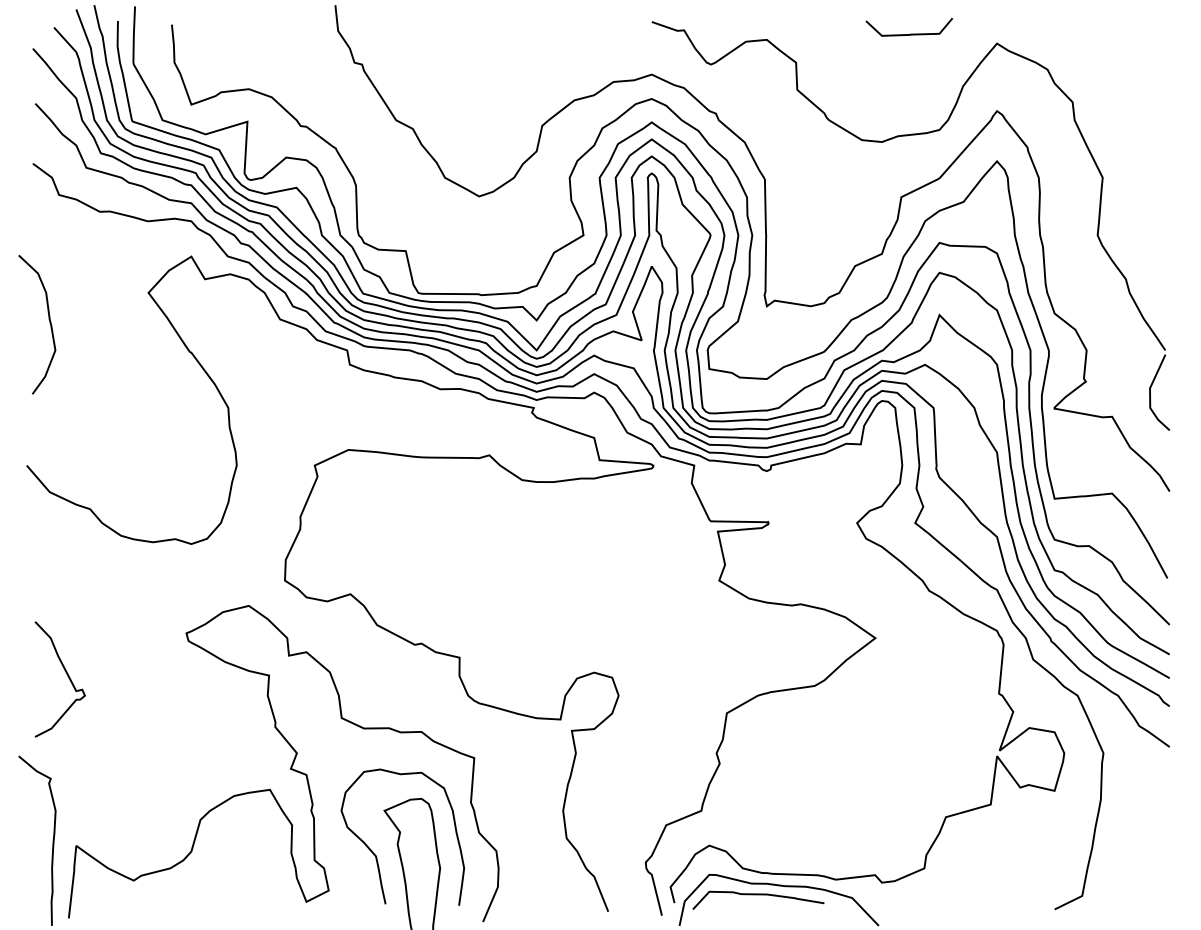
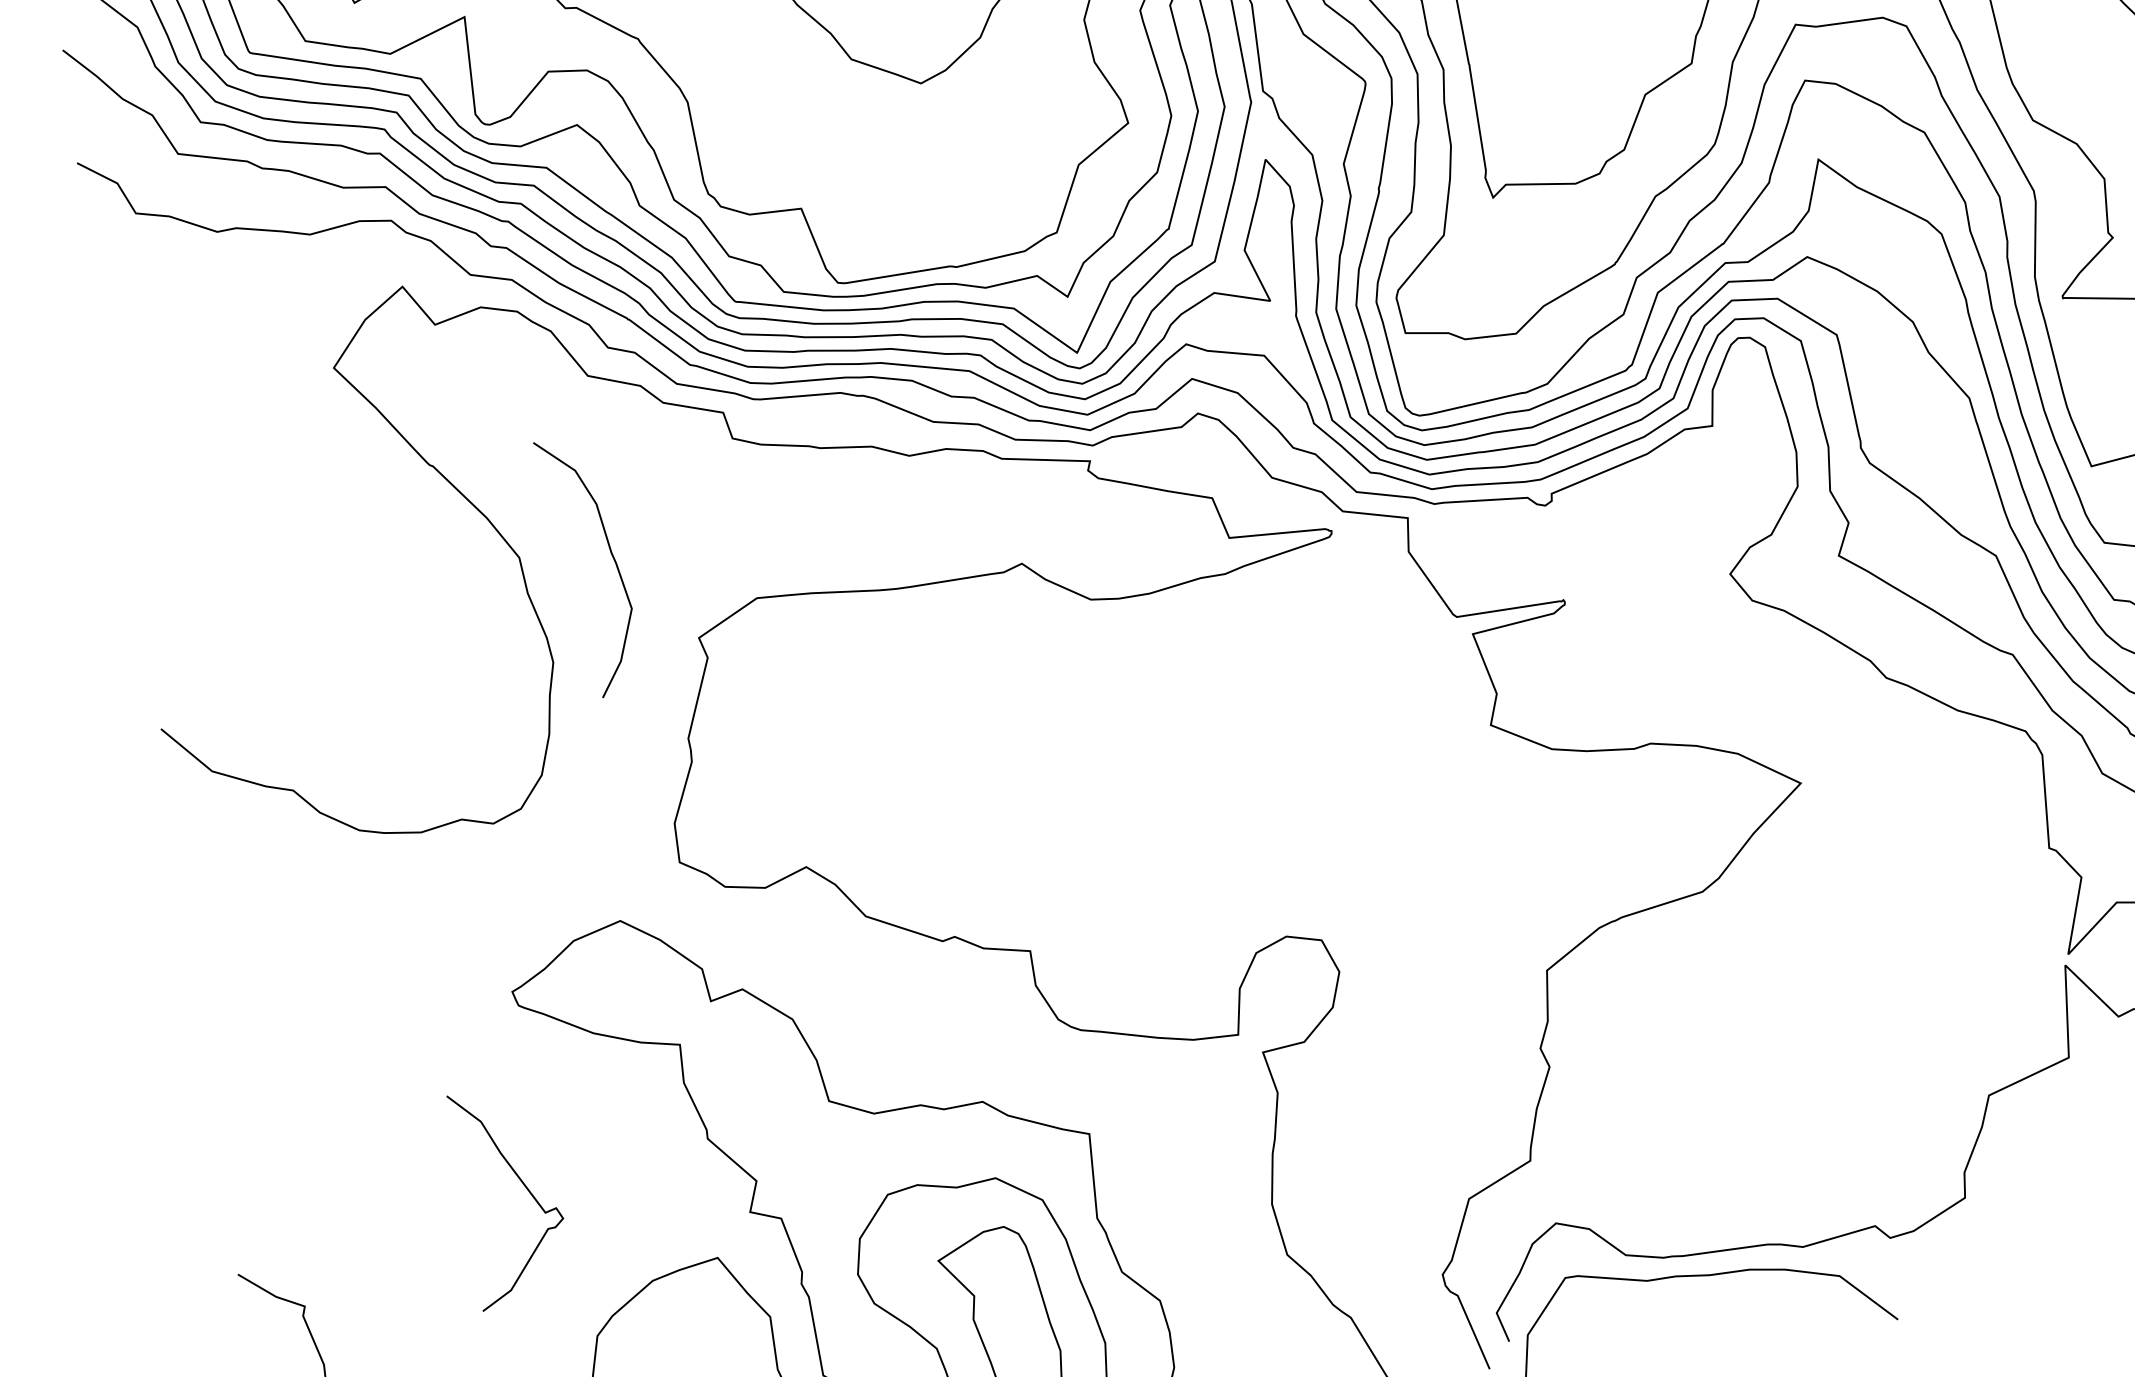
curve: (49, 323) -> (612, 560), moved
curve: (67, 676) -> (524, 1188), moved
curve: (758, 895) -> (1663, 1300), removed

